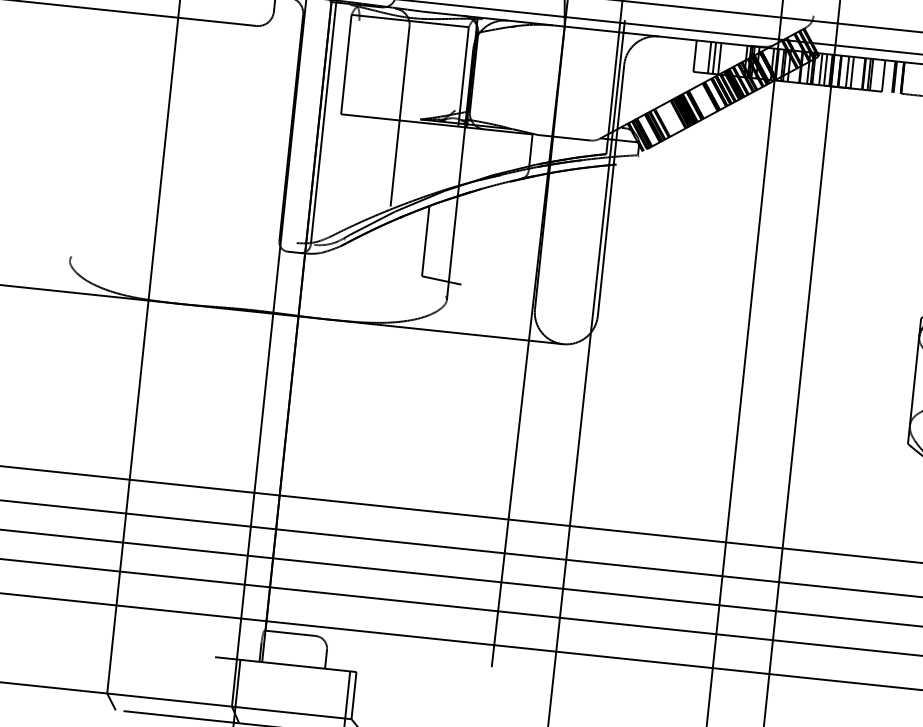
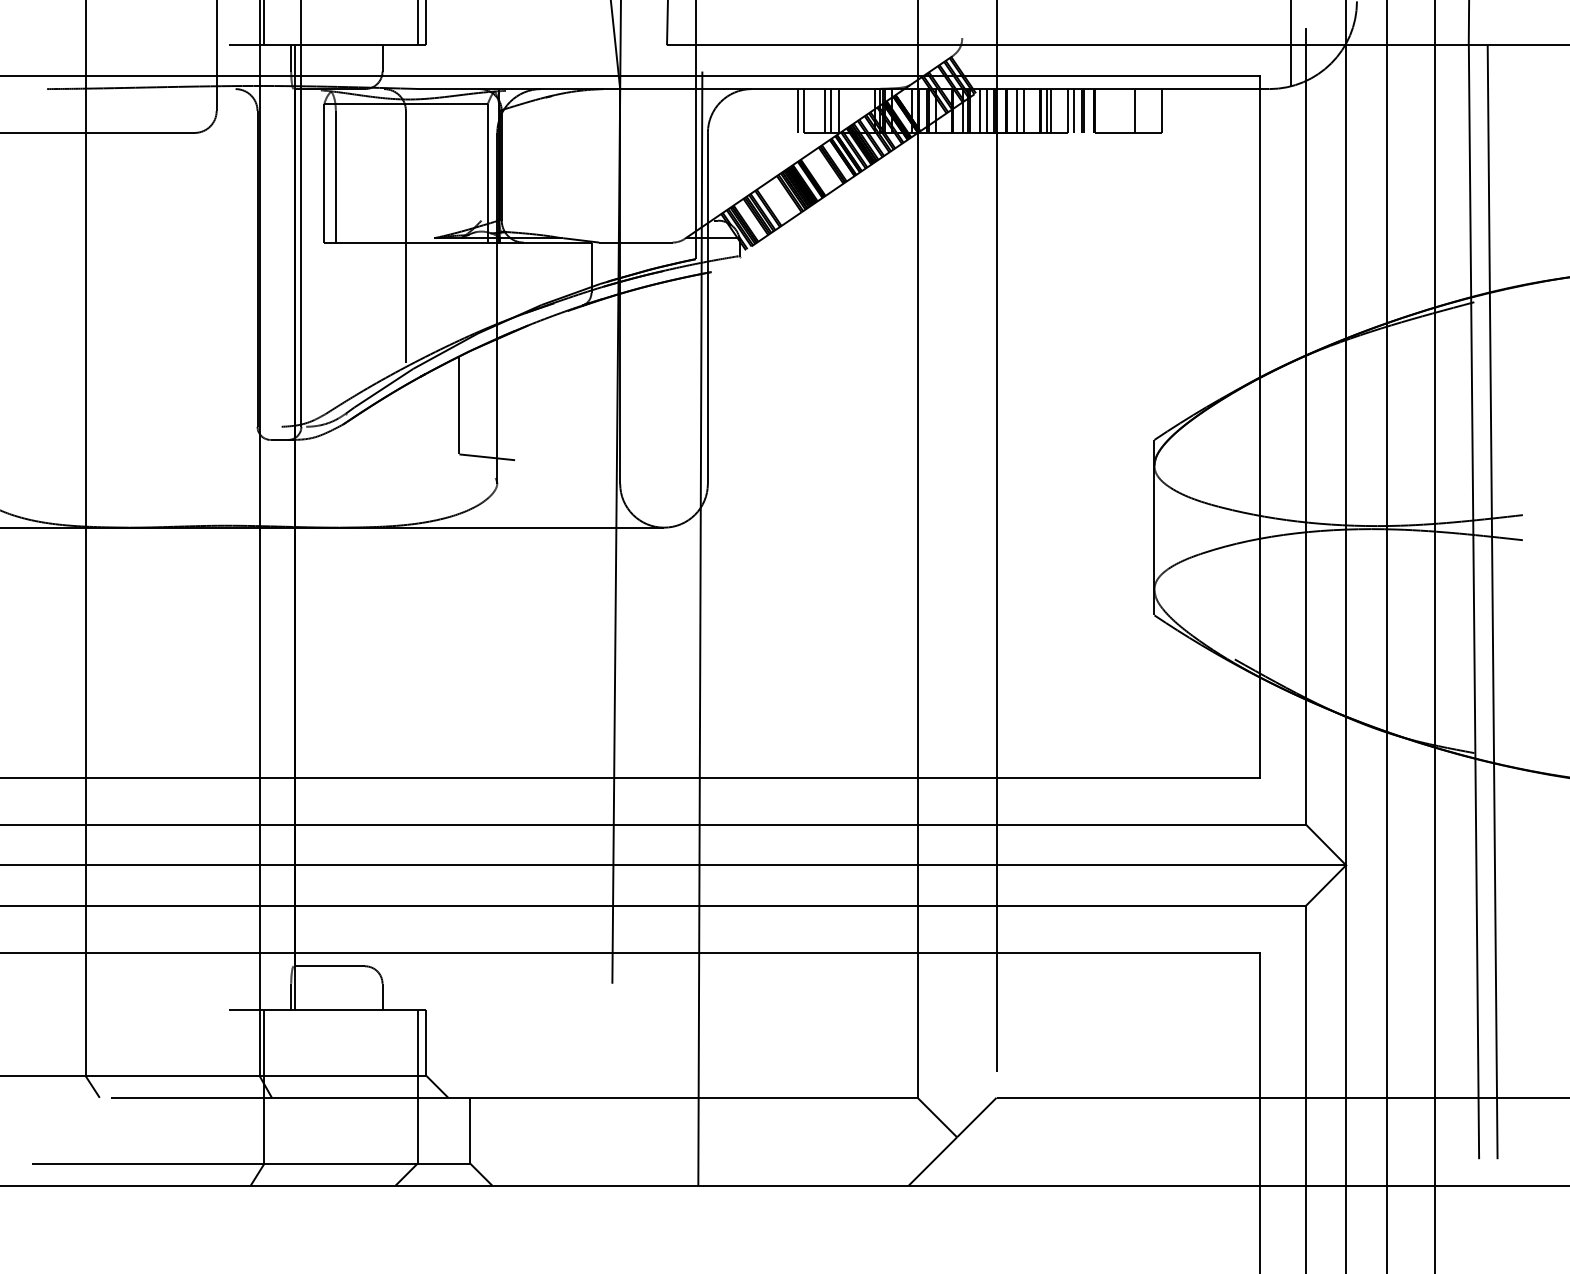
line: (690, 55) -> (797, 110), added
line: (354, 67) -> (335, 176), added
line: (888, 76) -> (1074, 110), added

